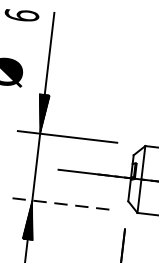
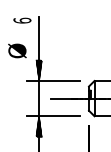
line: (59, 204) -> (53, 116), dashed -> solid

